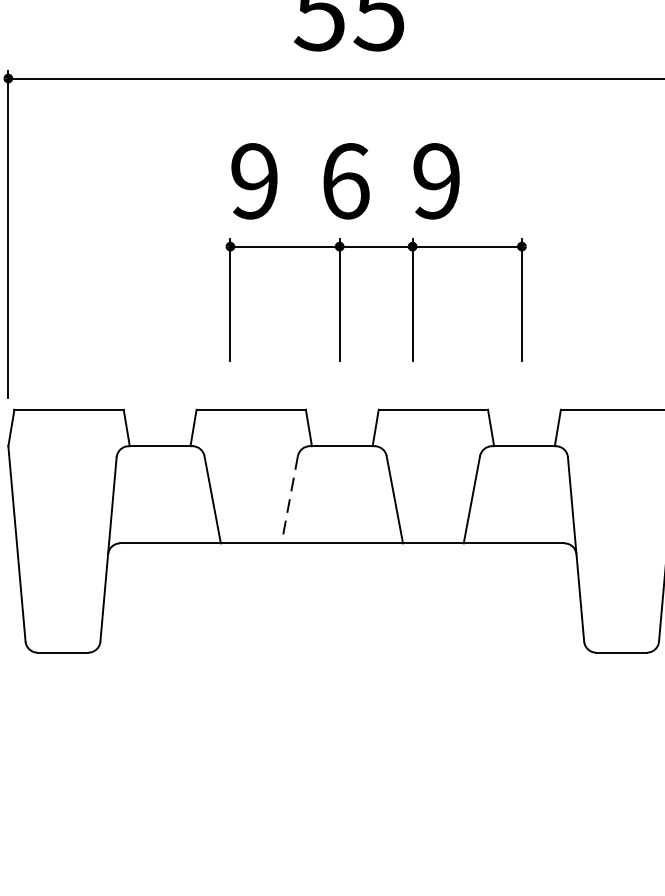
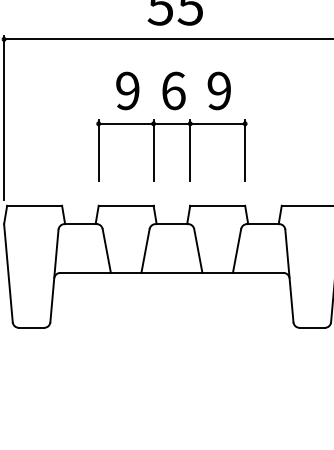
part: (341, 299) -> (154, 150), moved
line: (289, 500) -> (145, 251), dashed -> solid

